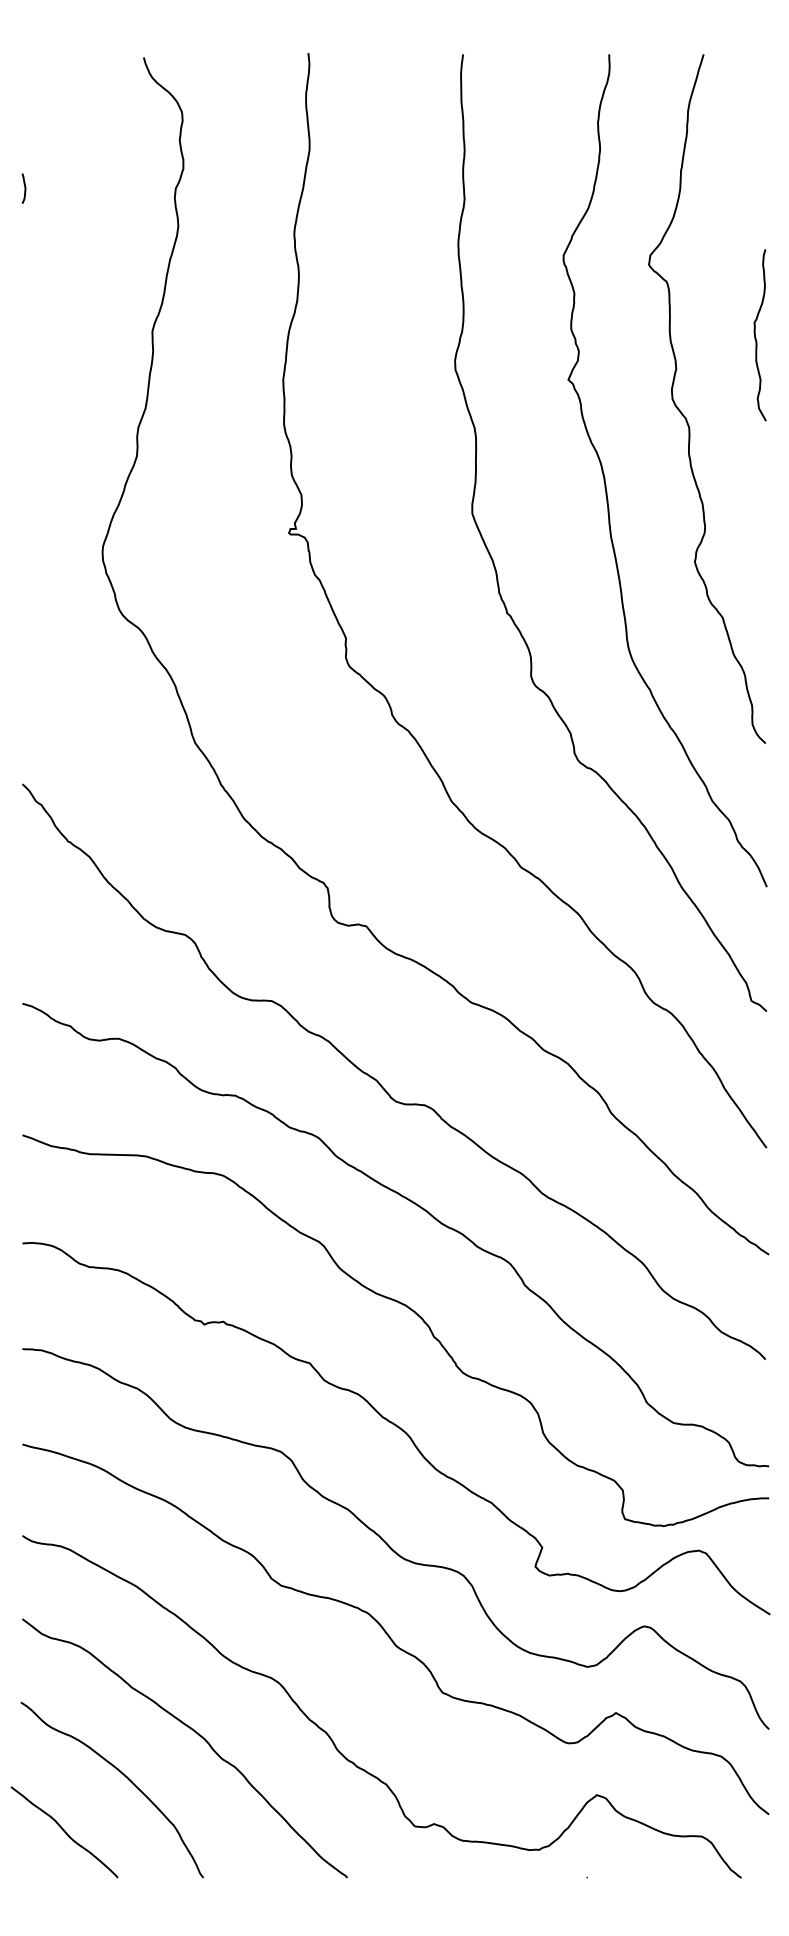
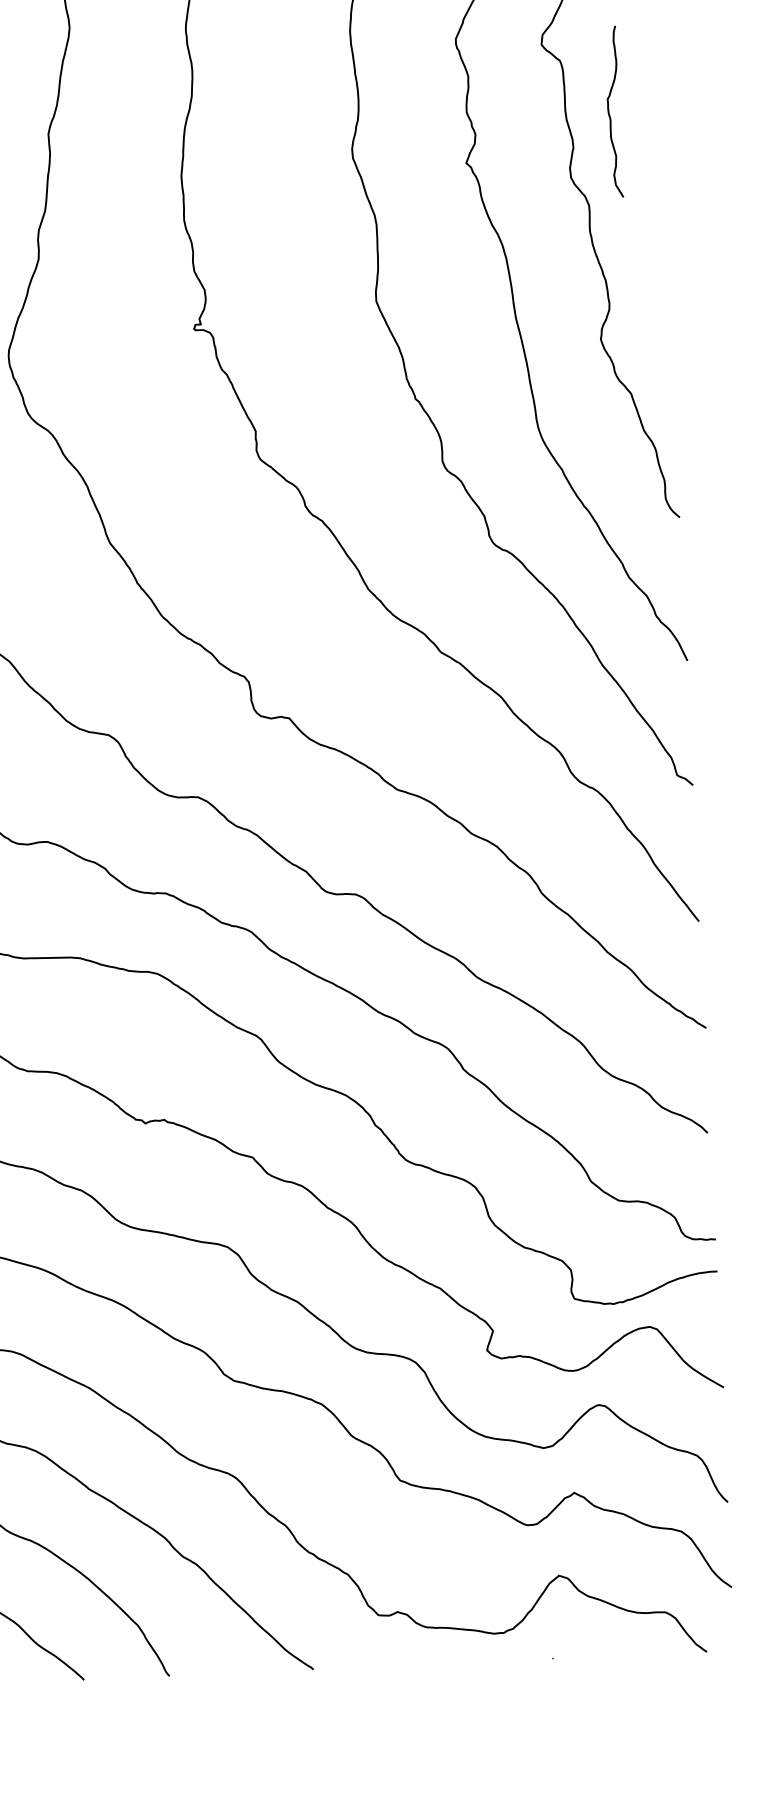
curve: (756, 337) -> (610, 114), moved

